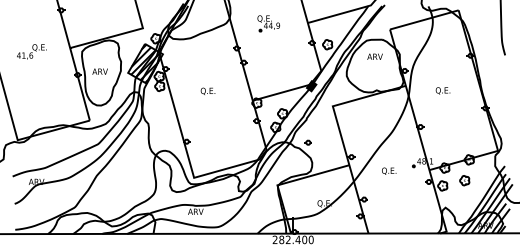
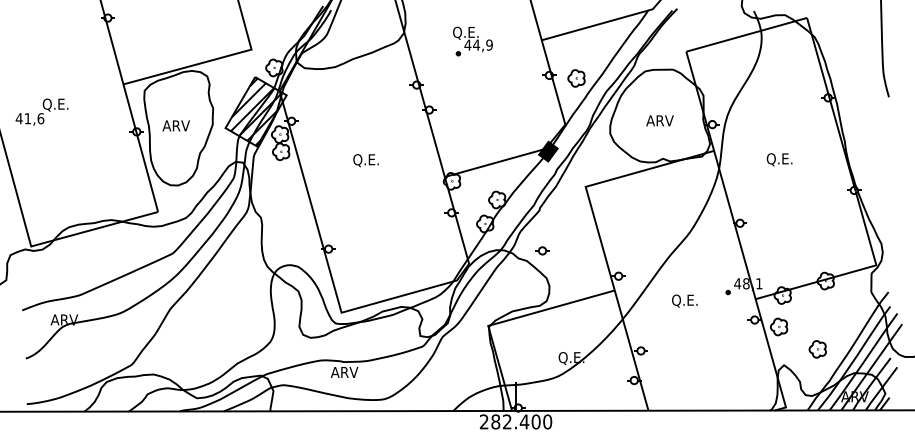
text: (31, 51) -> (41, 111), moved
text: (374, 56) -> (658, 120), moved
part: (464, 180) -> (817, 349), moved

